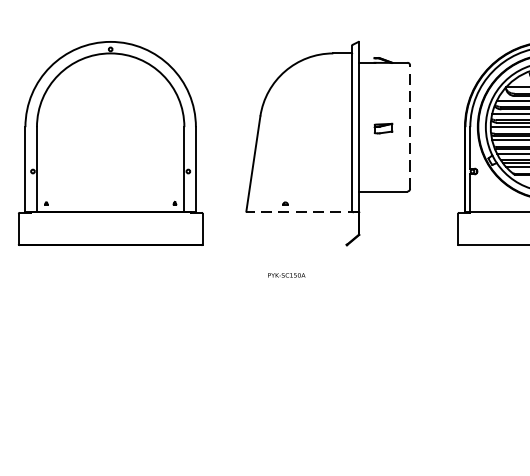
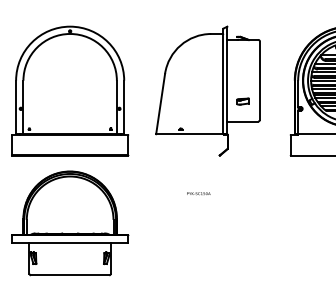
line: (409, 126) -> (259, 80), dashed -> solid
part: (382, 128) -> (242, 101), moved
line: (302, 211) -> (191, 134), dashed -> solid
text: (286, 275) -> (198, 193), moved
part: (111, 352) -> (70, 223), added

